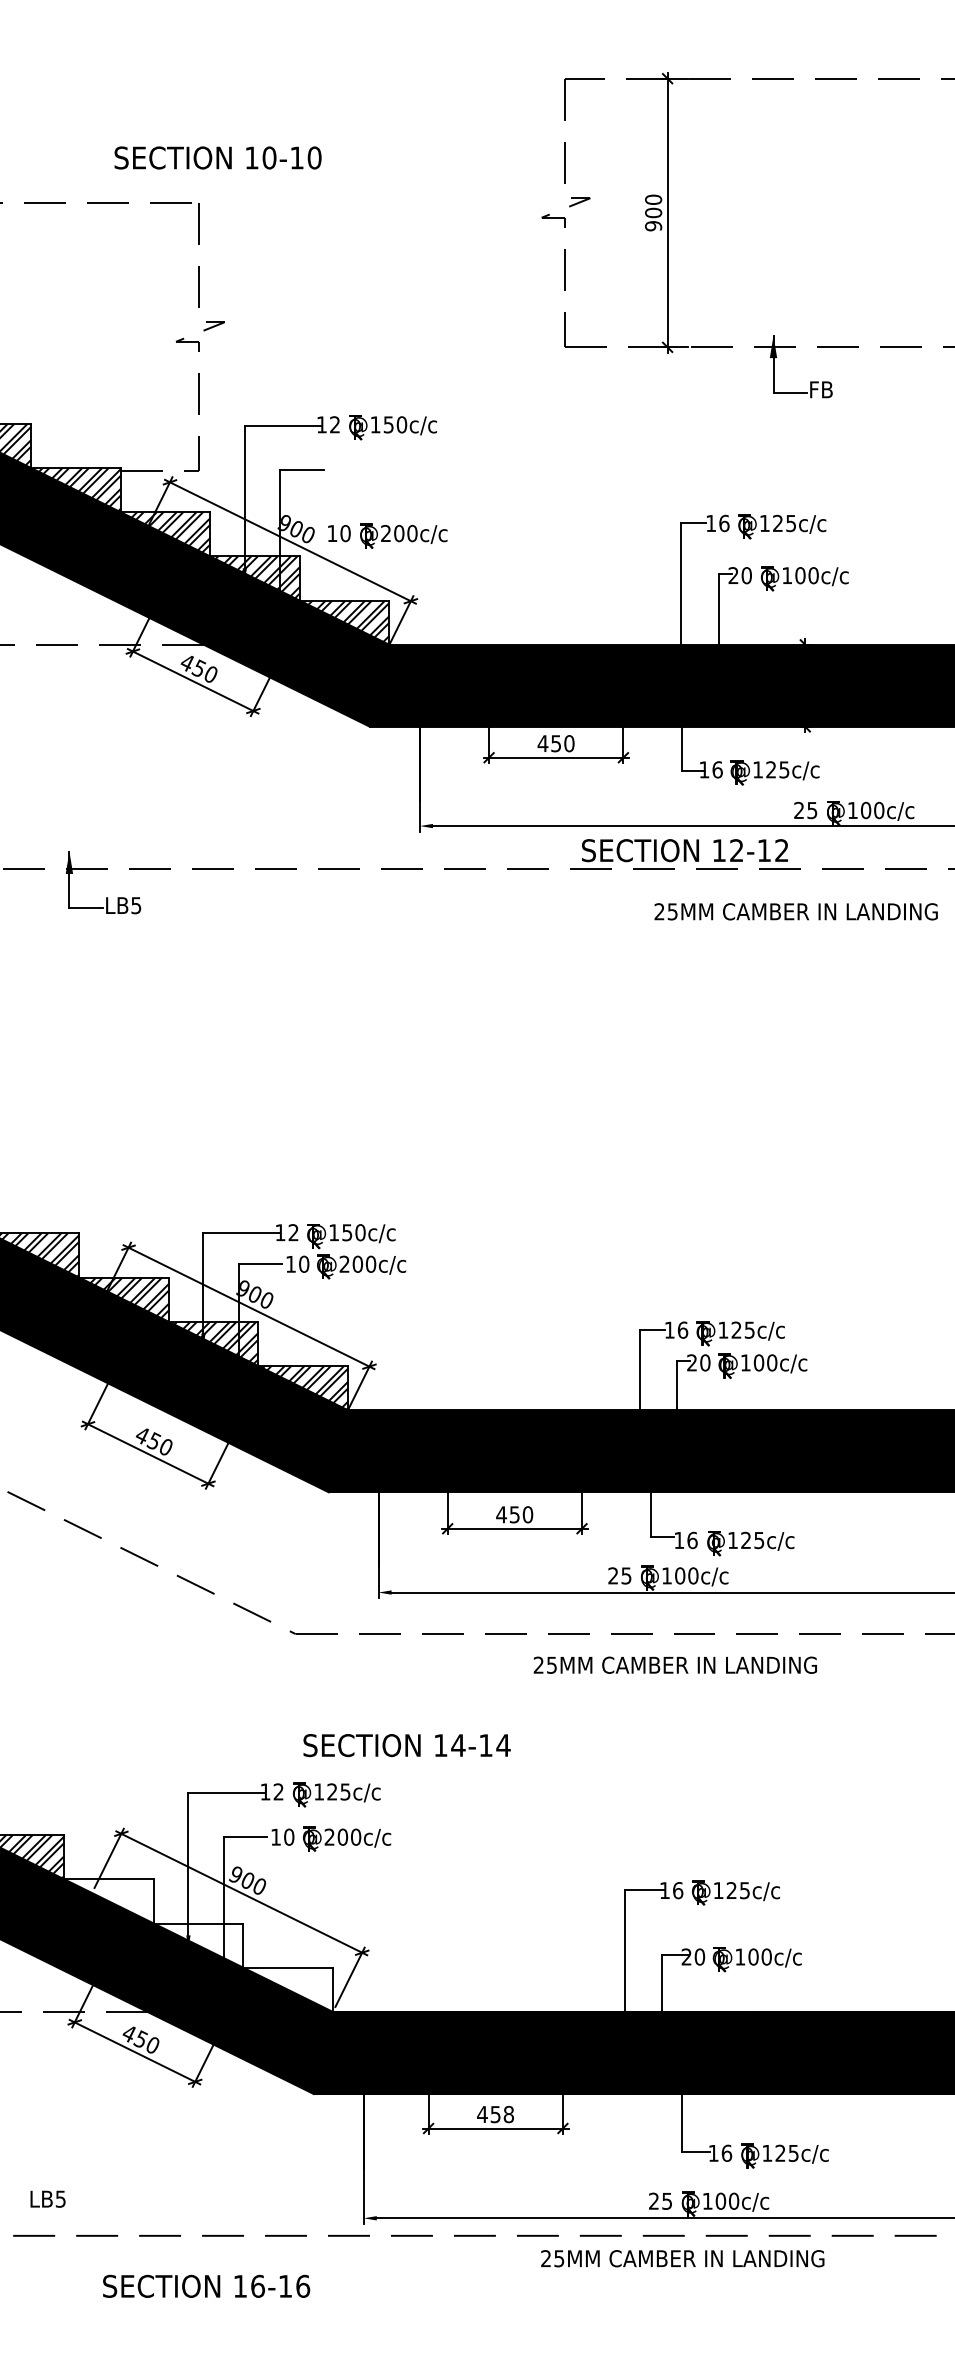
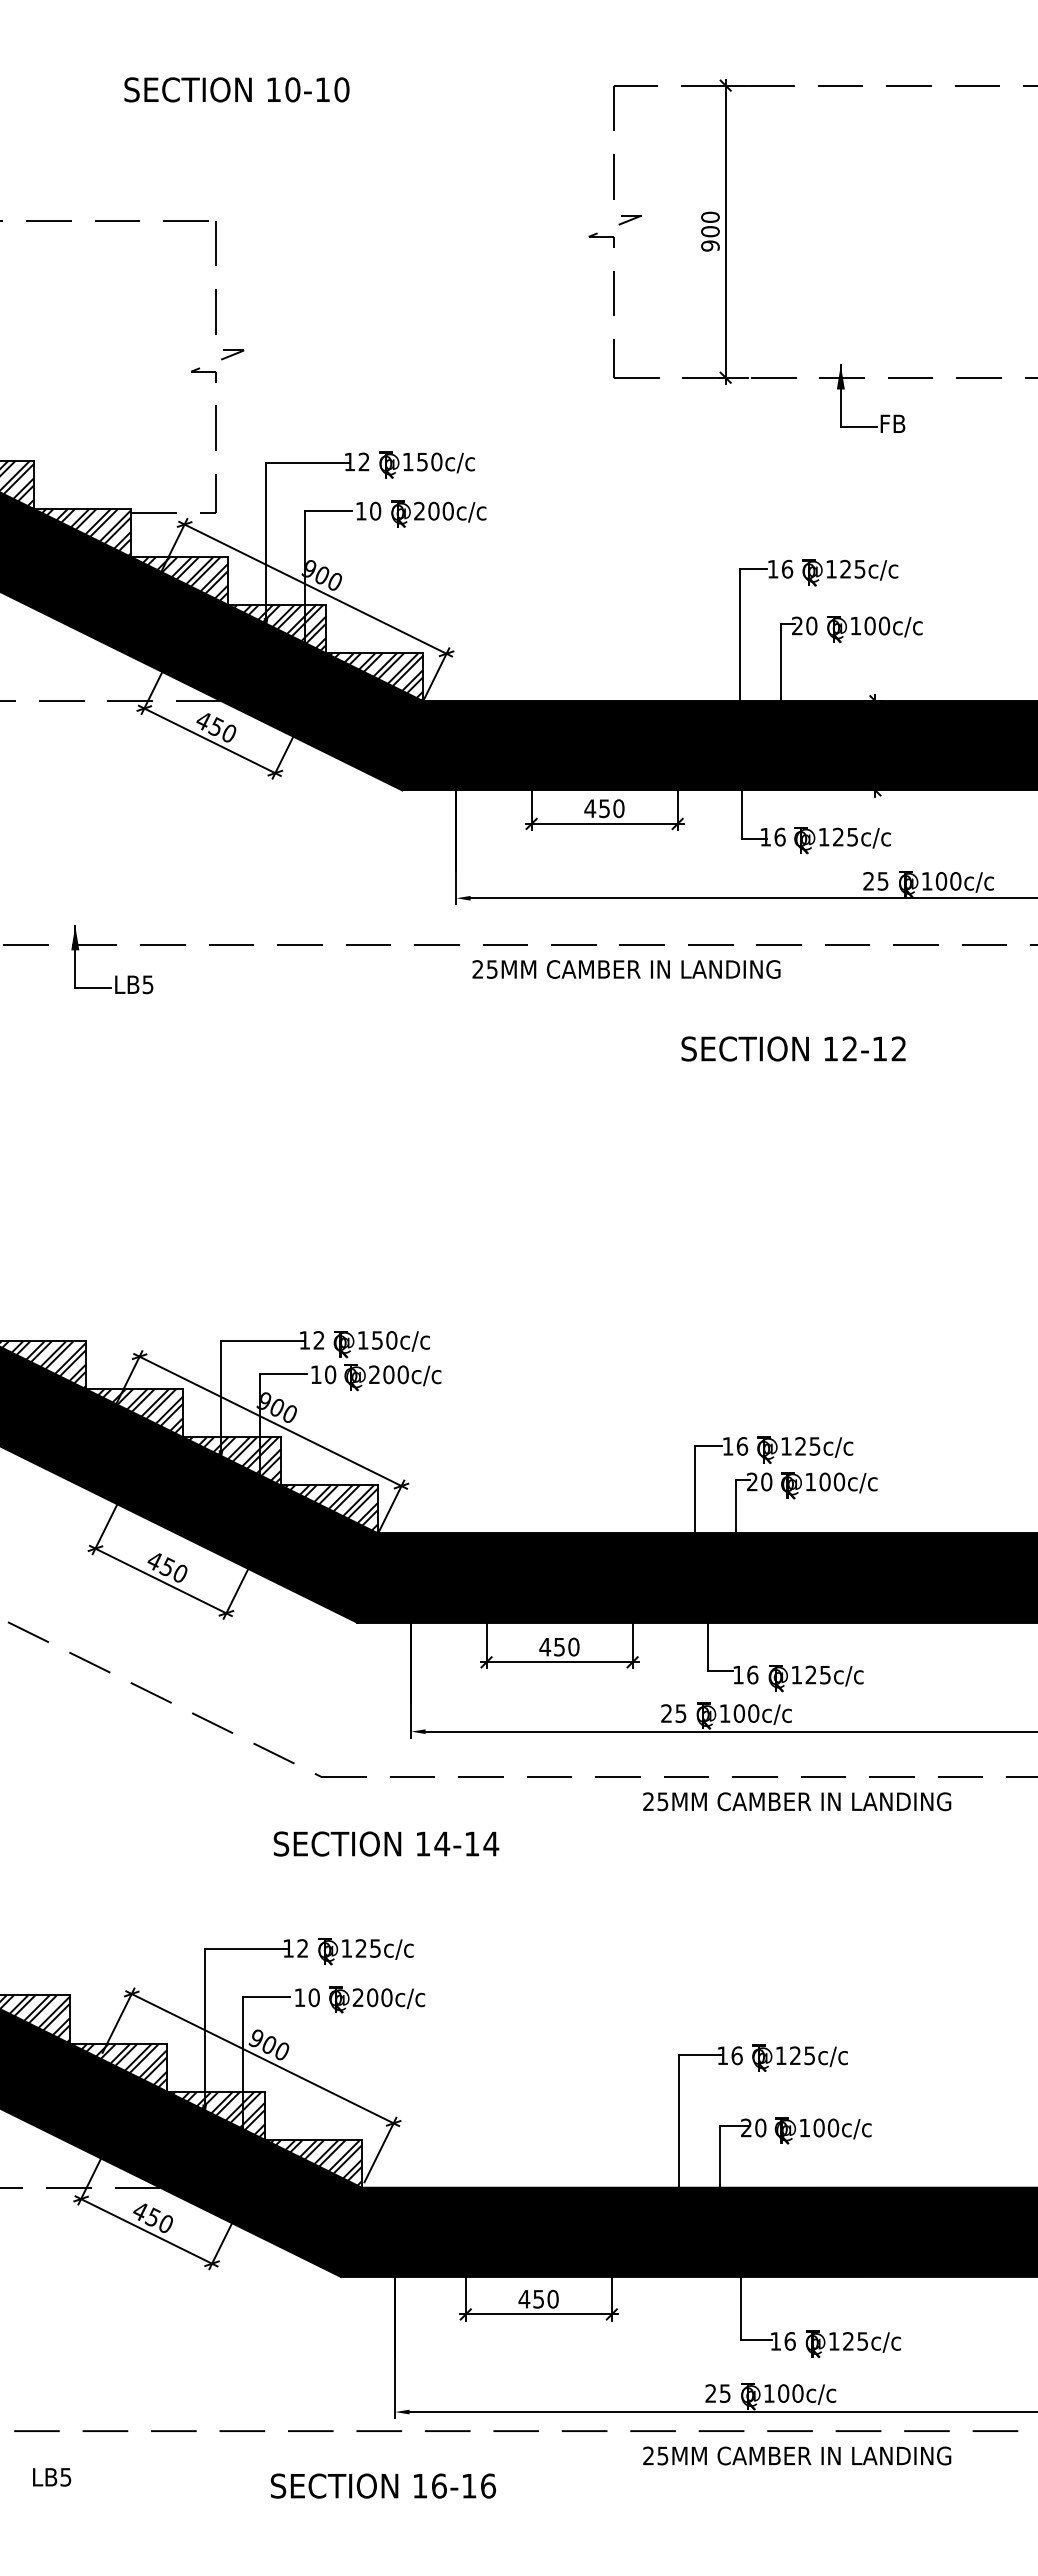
text: (217, 157) -> (236, 89), moved
part: (387, 535) -> (421, 513), moved
text: (684, 850) -> (793, 1048), moved
text: (796, 911) -> (626, 969), moved
text: (675, 1665) -> (797, 1801), moved
text: (407, 1745) -> (386, 1843), moved
hatch: (110, 1899) -> (119, 2065), added
hatch: (199, 1944) -> (216, 2114), added
hatch: (291, 1988) -> (316, 2162), added
text: (508, 2114) -> (552, 2299), 458 -> 450
text: (48, 2199) -> (52, 2477), moved
text: (683, 2258) -> (797, 2455), moved
text: (206, 2285) -> (383, 2485), moved

